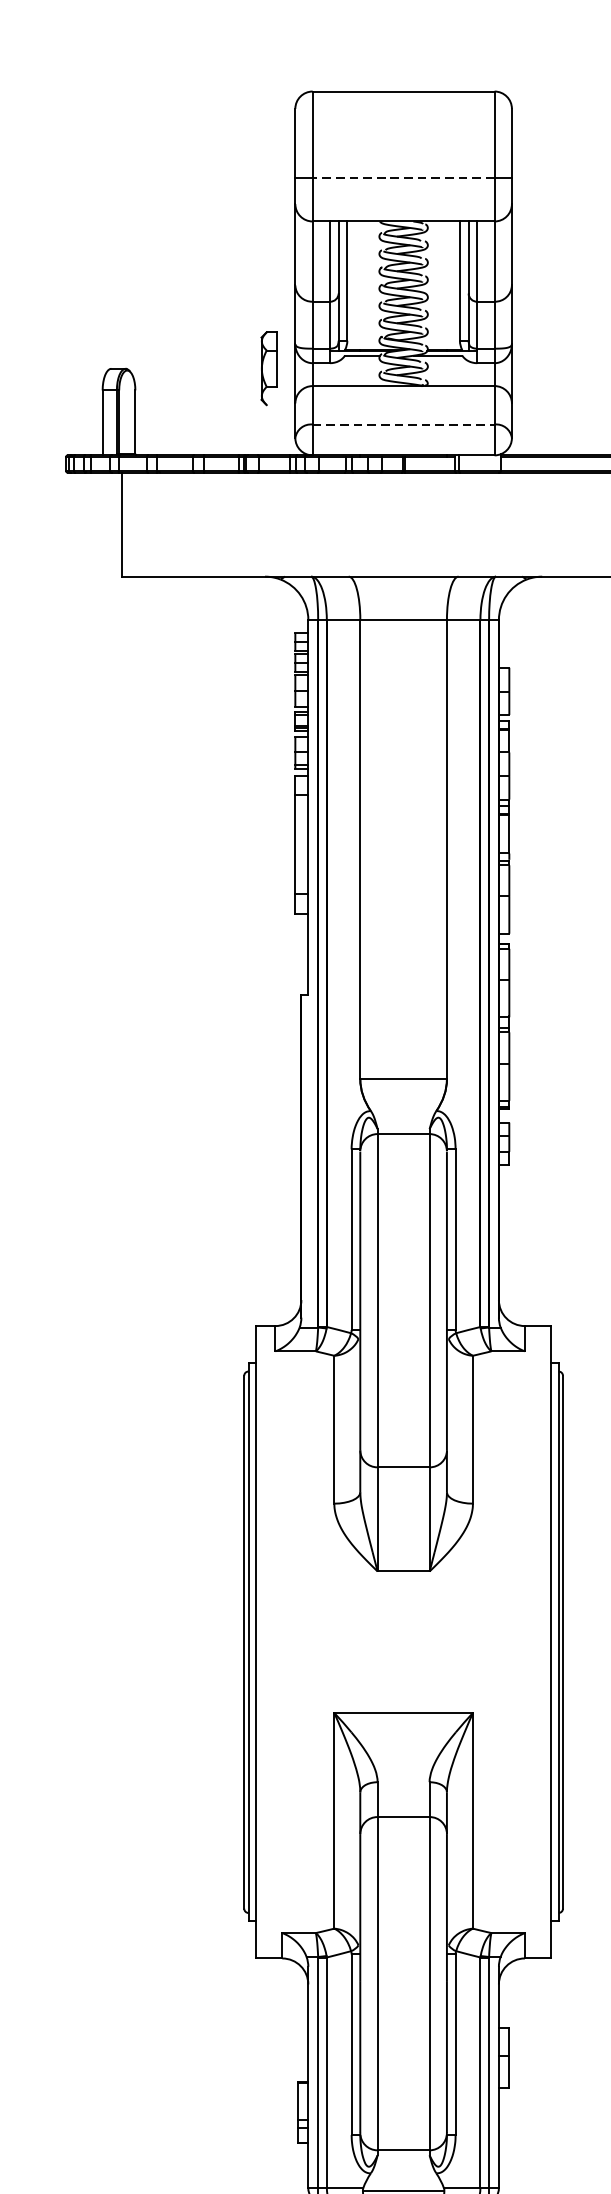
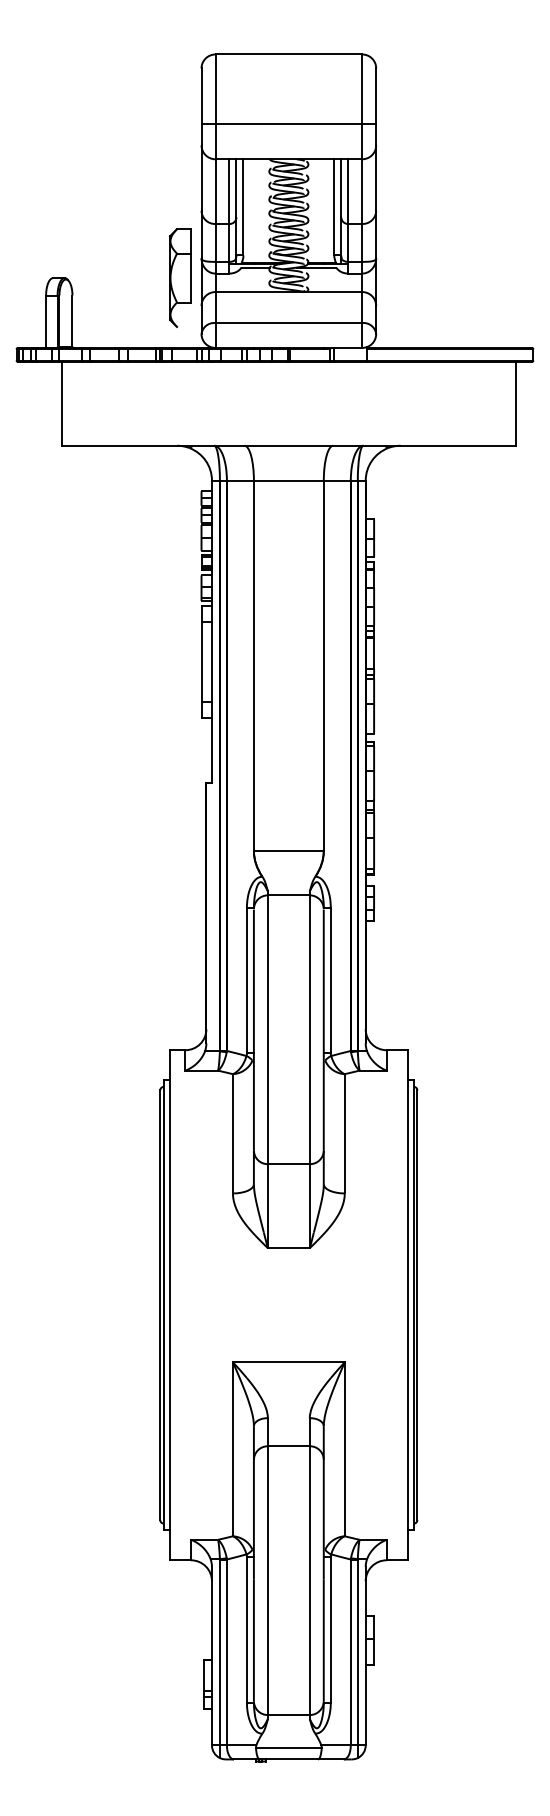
line: (403, 178) -> (288, 124), dashed -> solid
part: (269, 368) -> (180, 277), size x1.67
line: (404, 425) -> (289, 323), dashed -> solid

